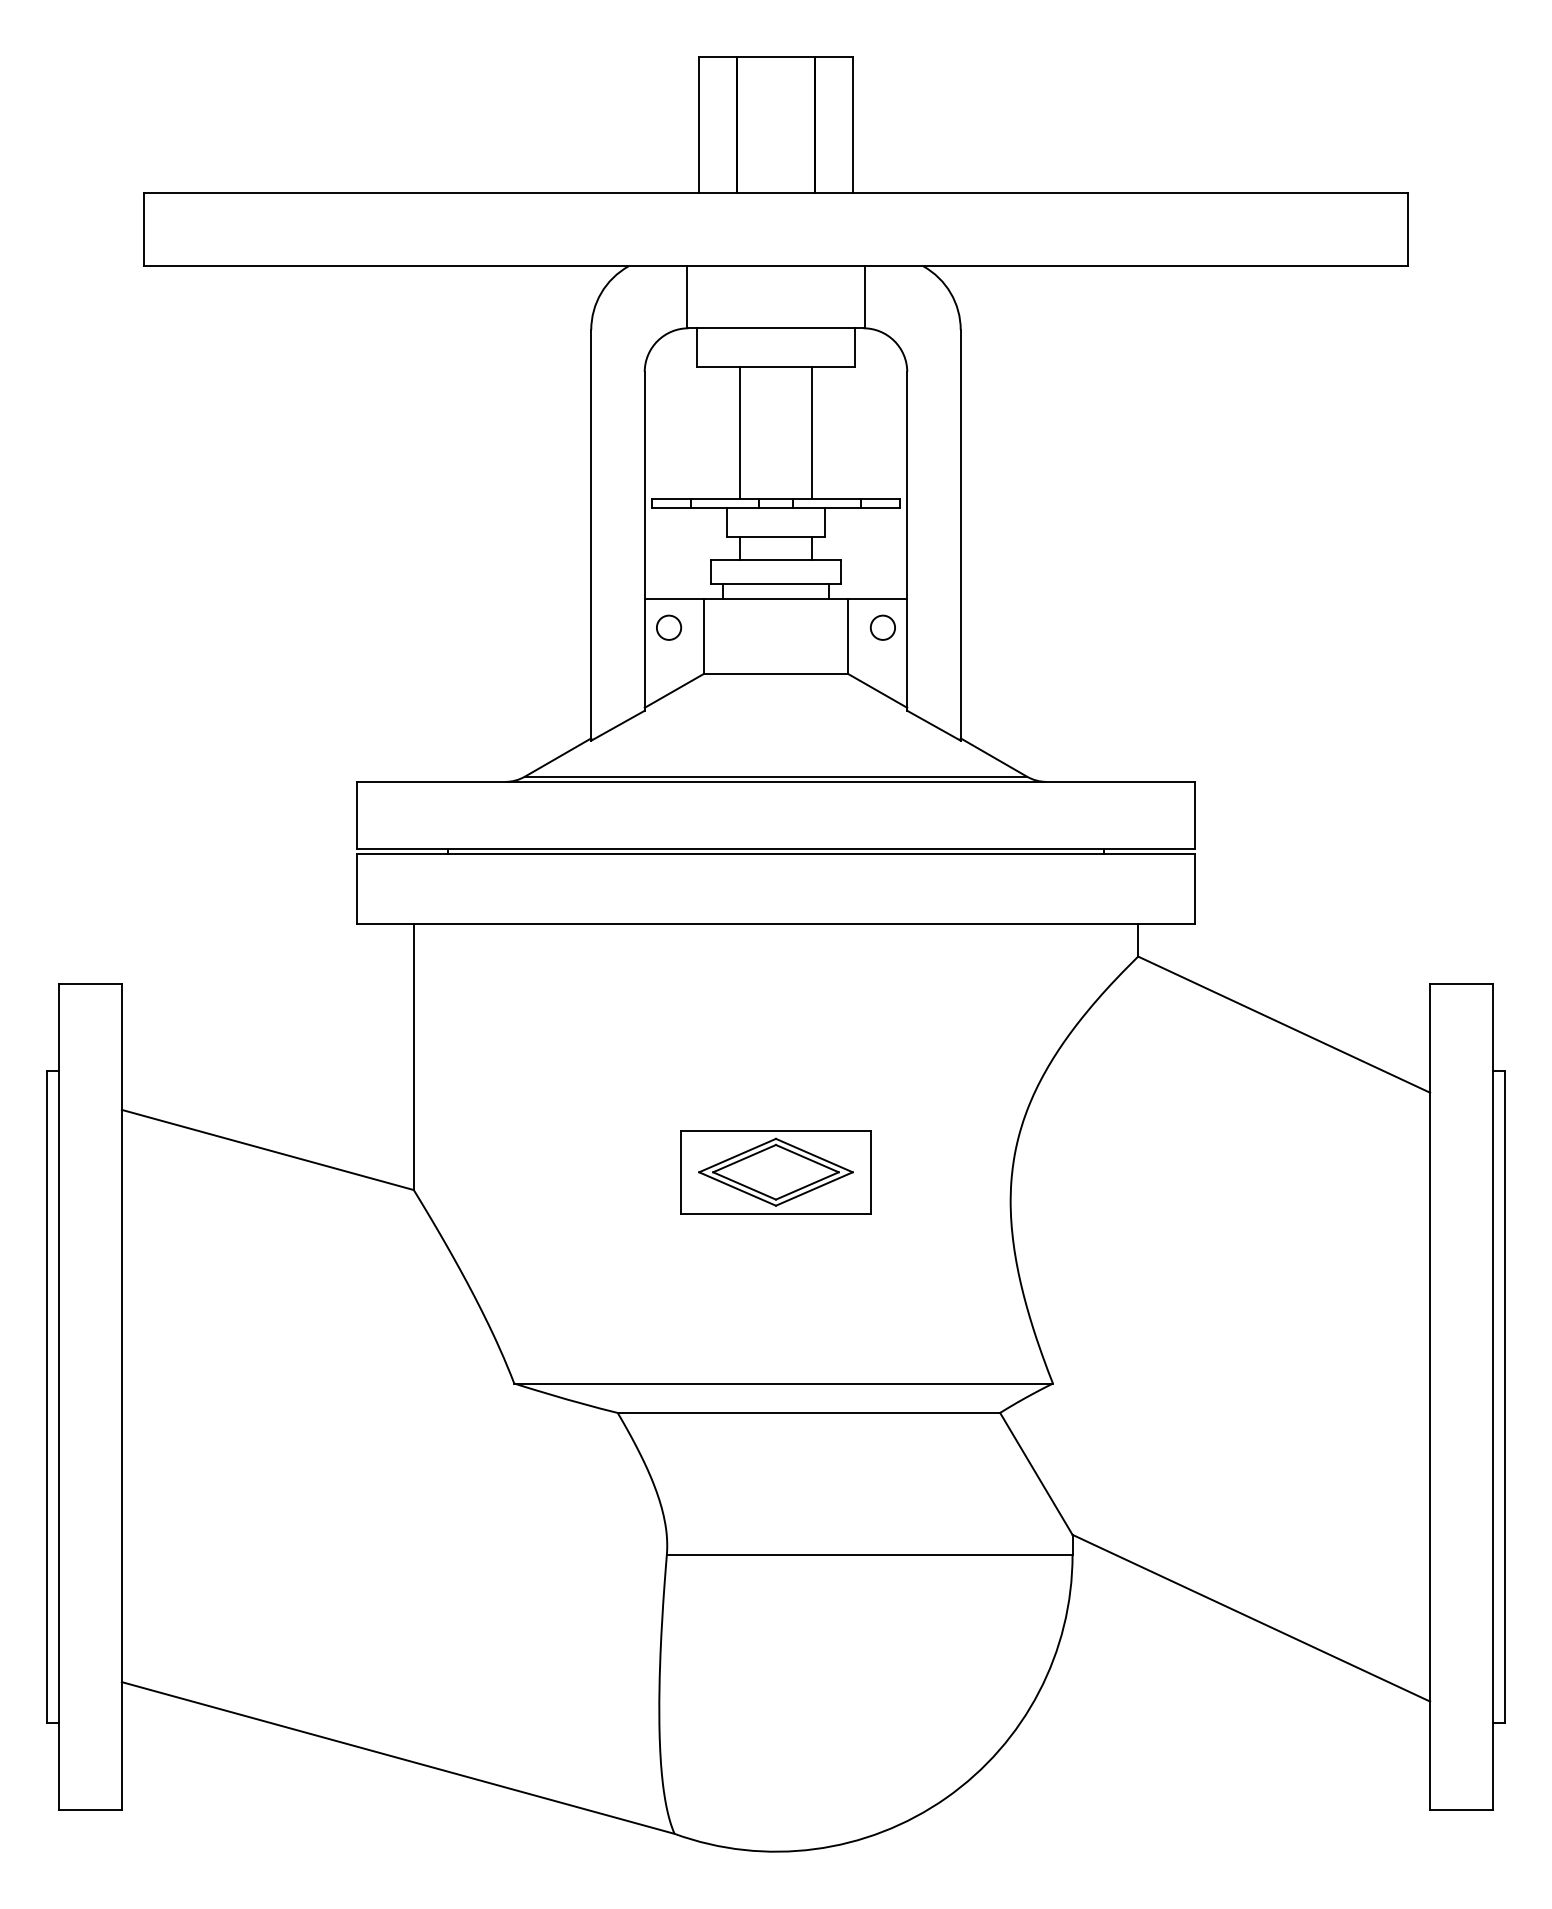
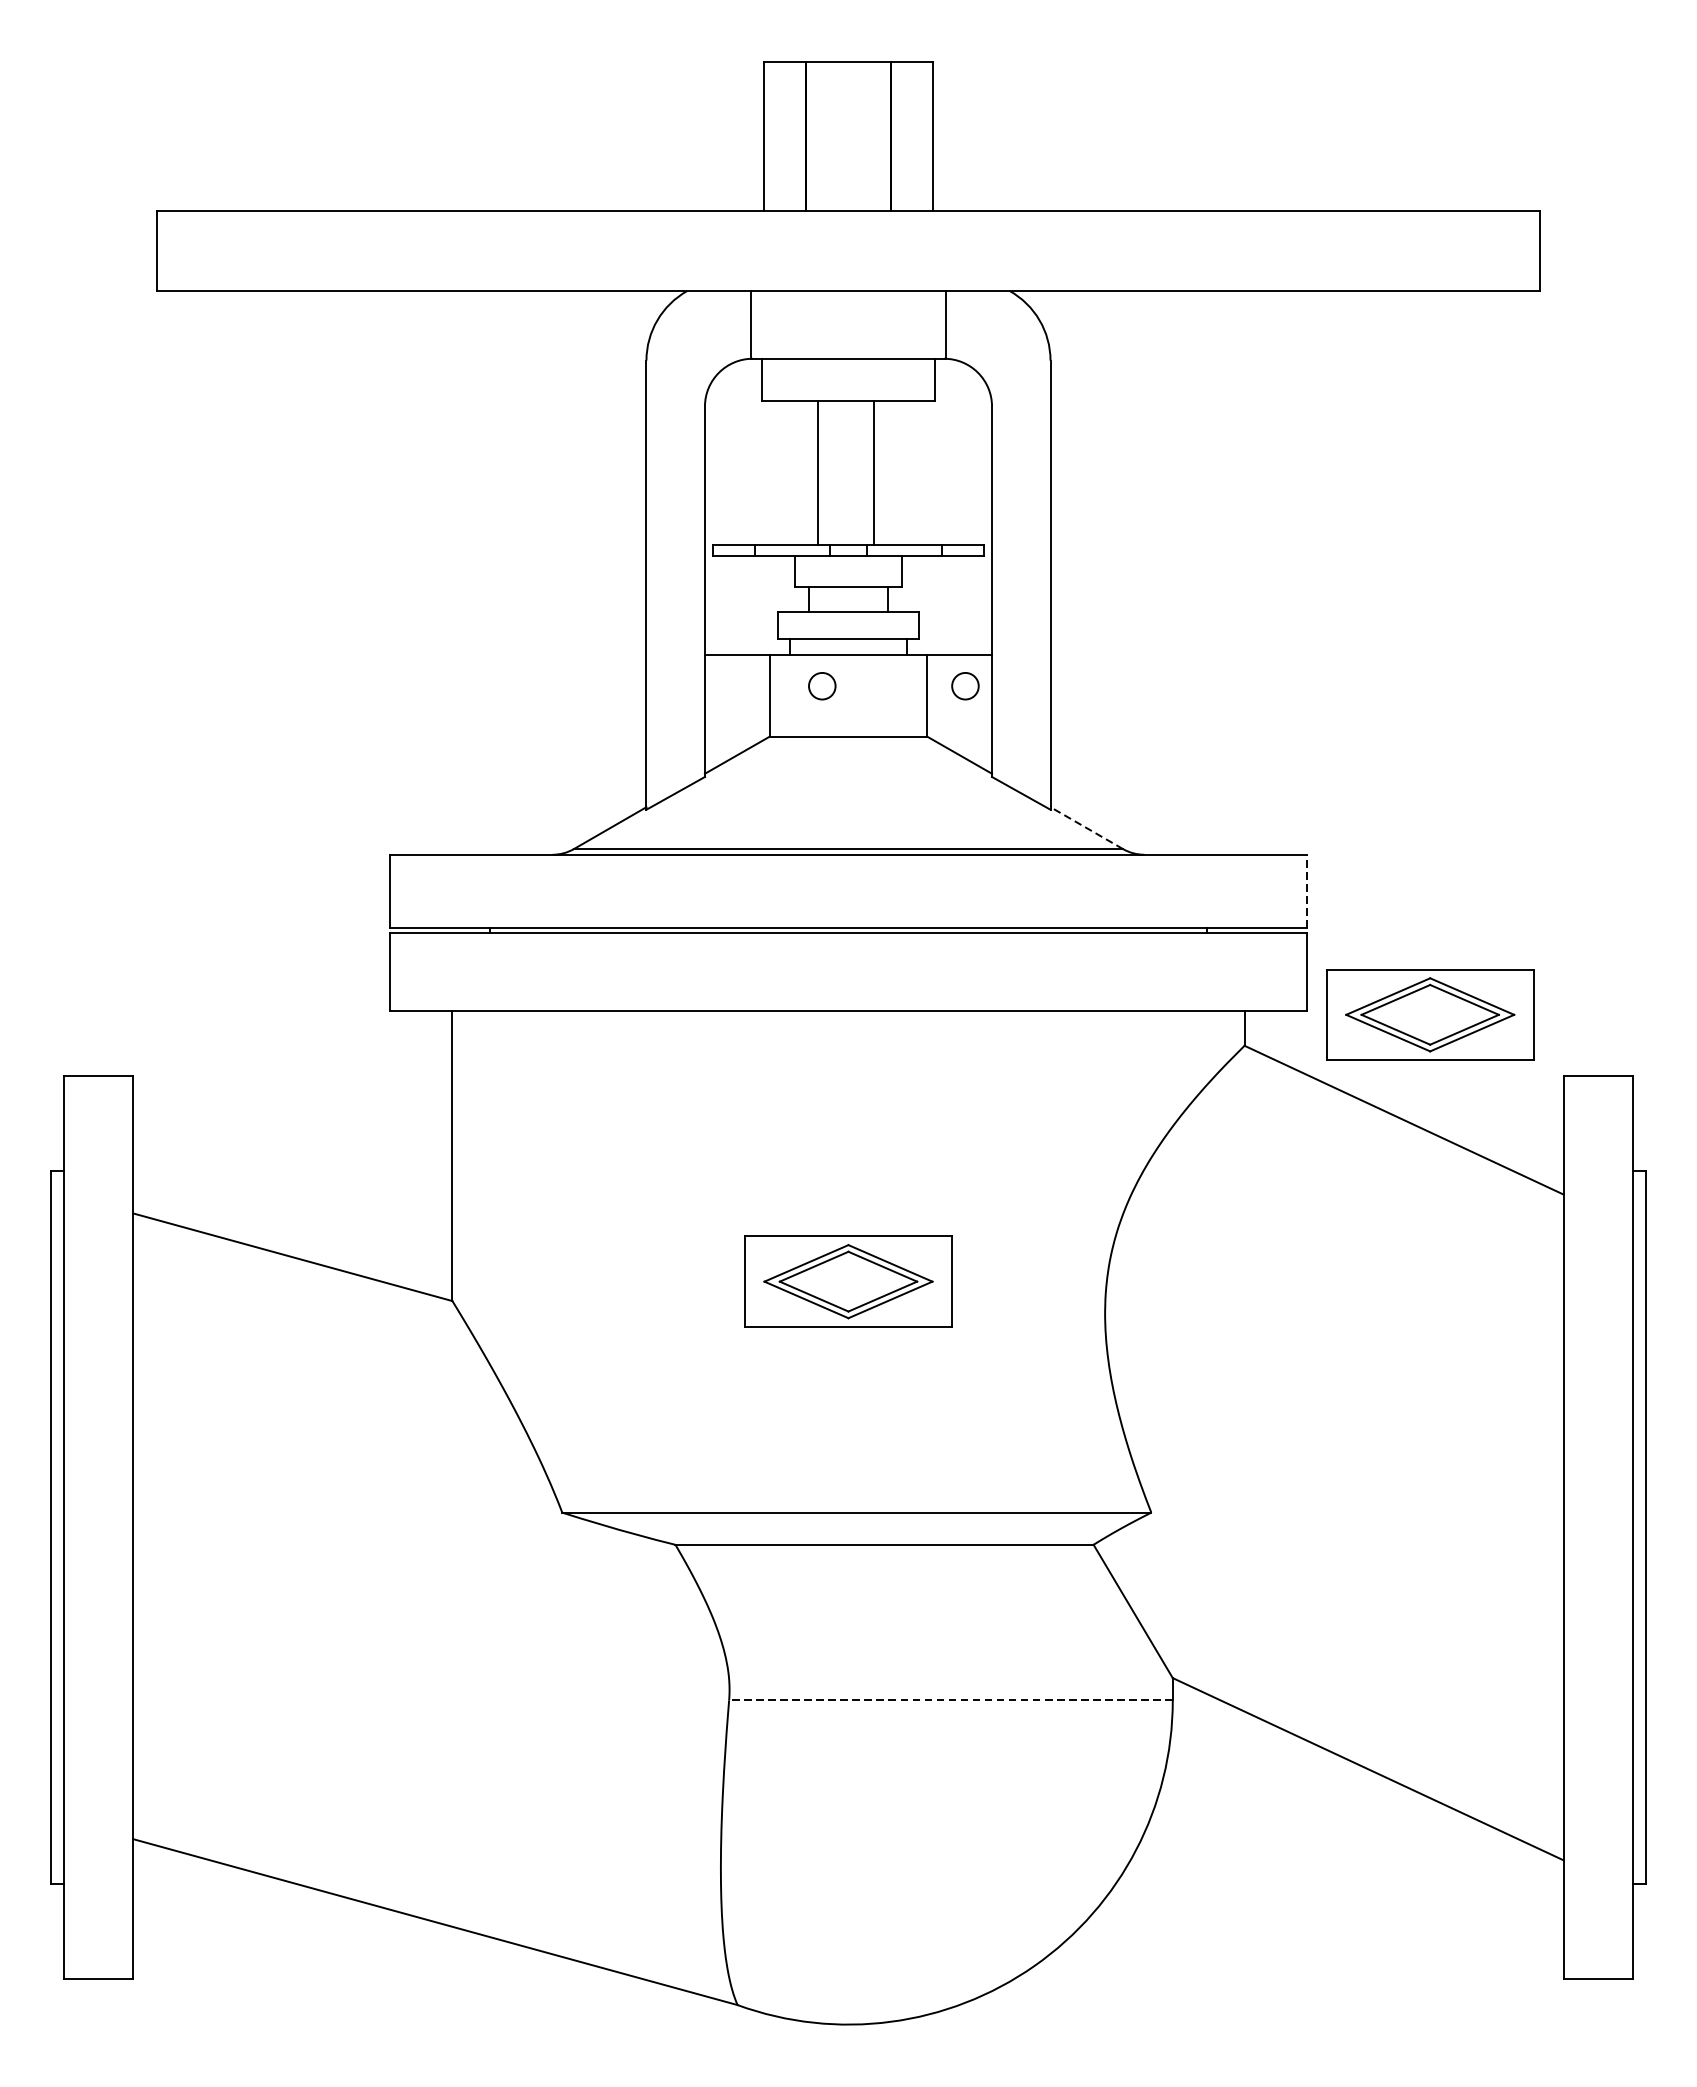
line: (739, 432) -> (874, 472), moved
line: (812, 432) -> (818, 472), moved
circle: (669, 627) -> (822, 685), moved
line: (993, 757) -> (1086, 828), solid -> dashed
line: (1195, 815) -> (1307, 891), solid -> dashed
part: (1307, 928) -> (1429, 1015), added
line: (869, 1555) -> (950, 1700), solid -> dashed

